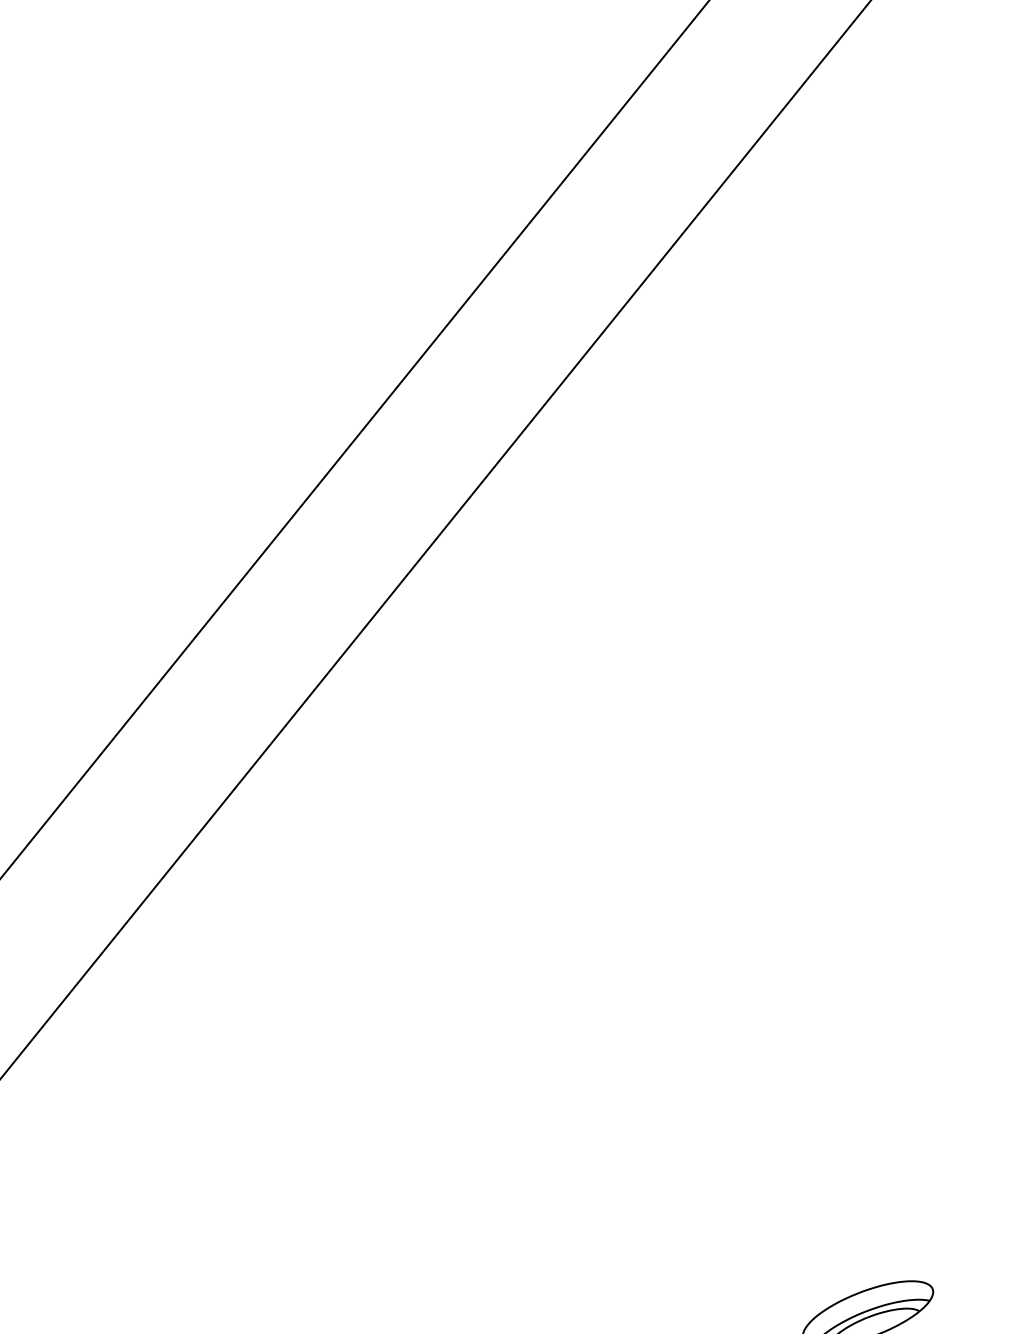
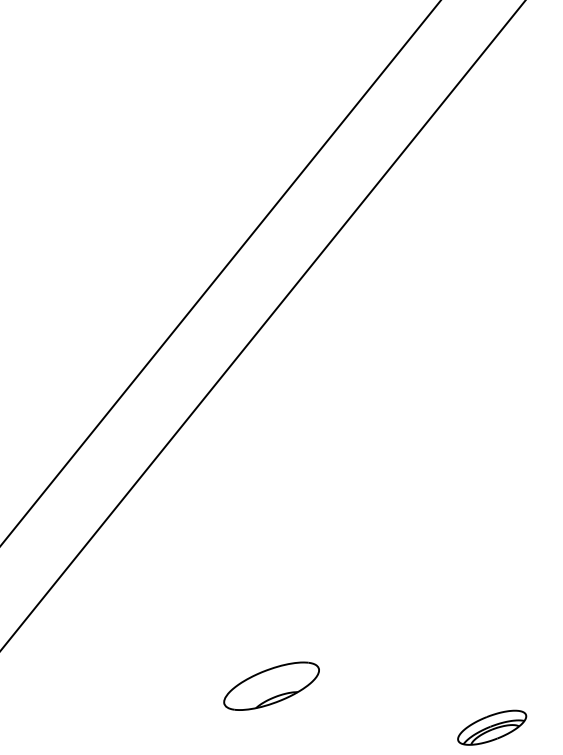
part: (446, 1233) -> (271, 685), added

